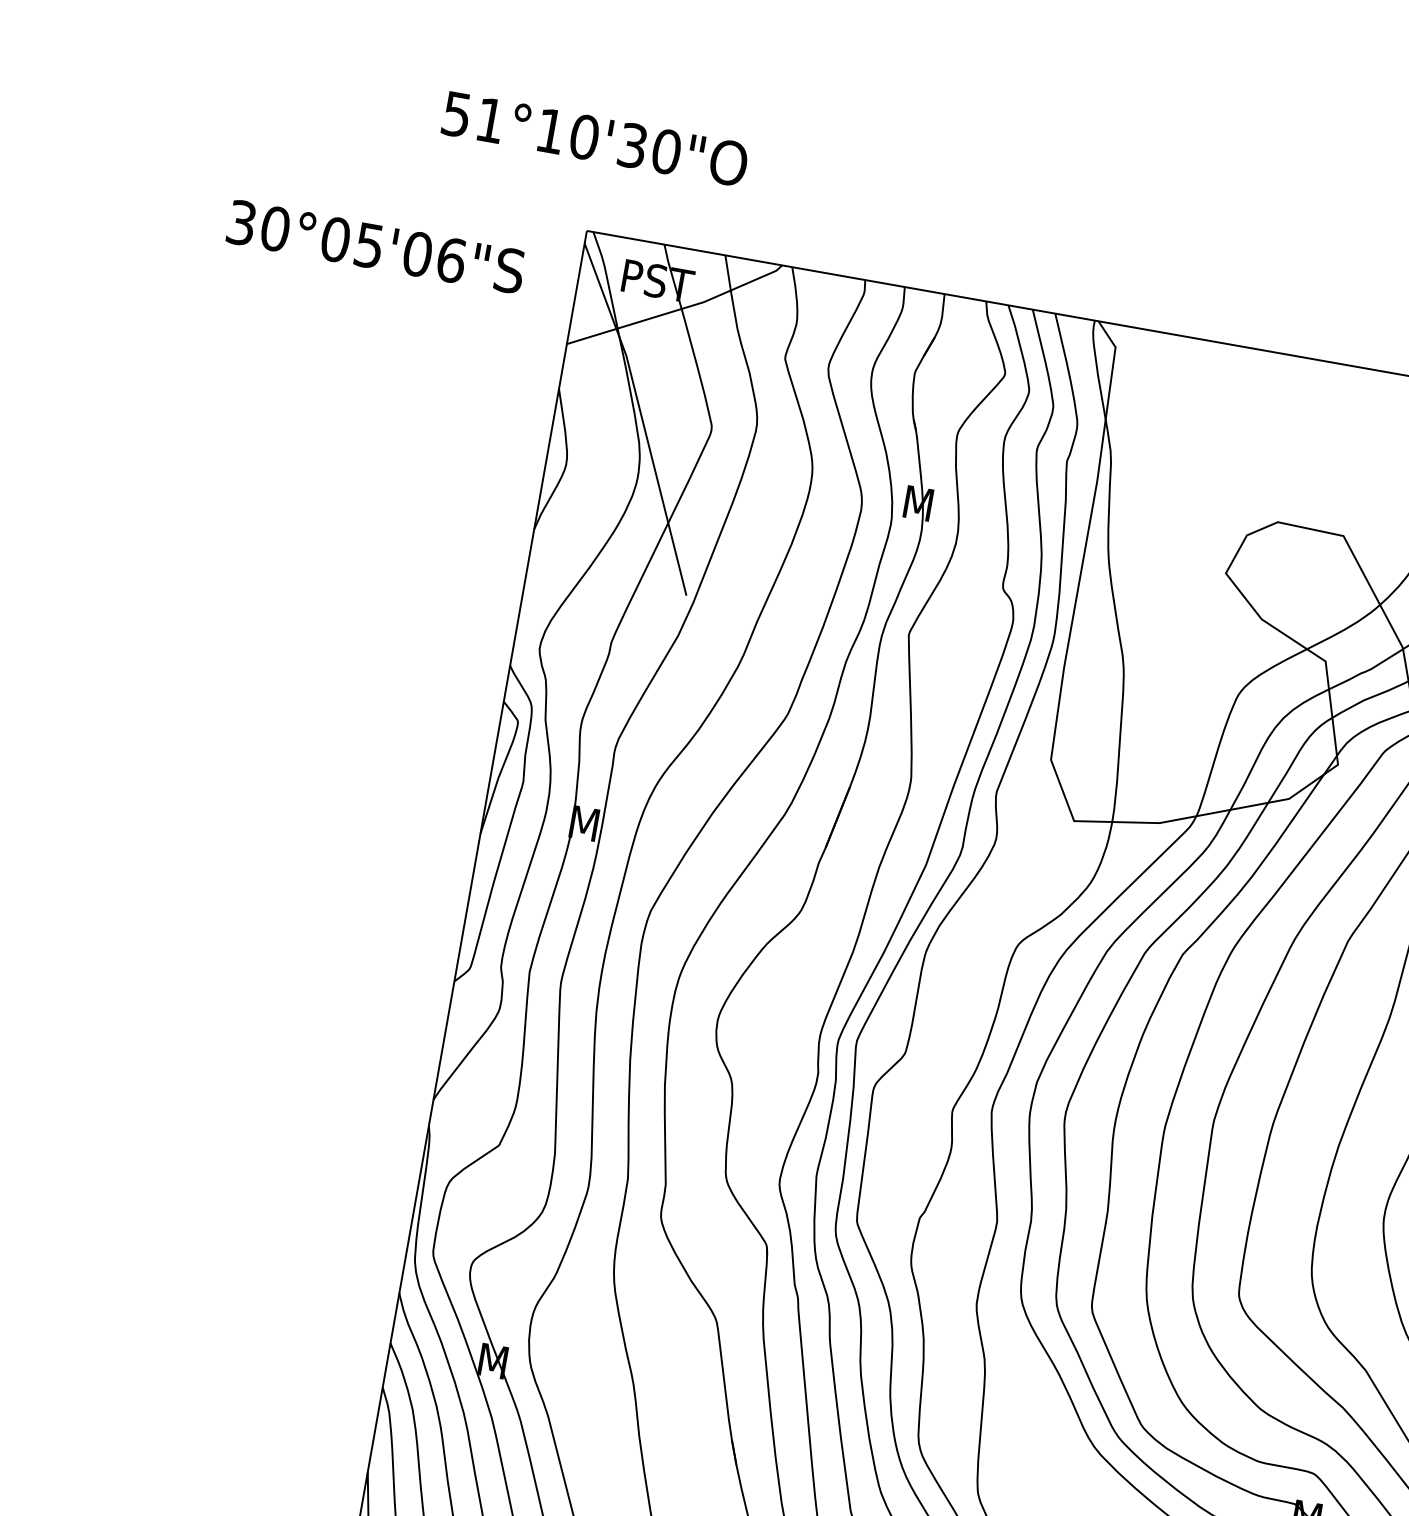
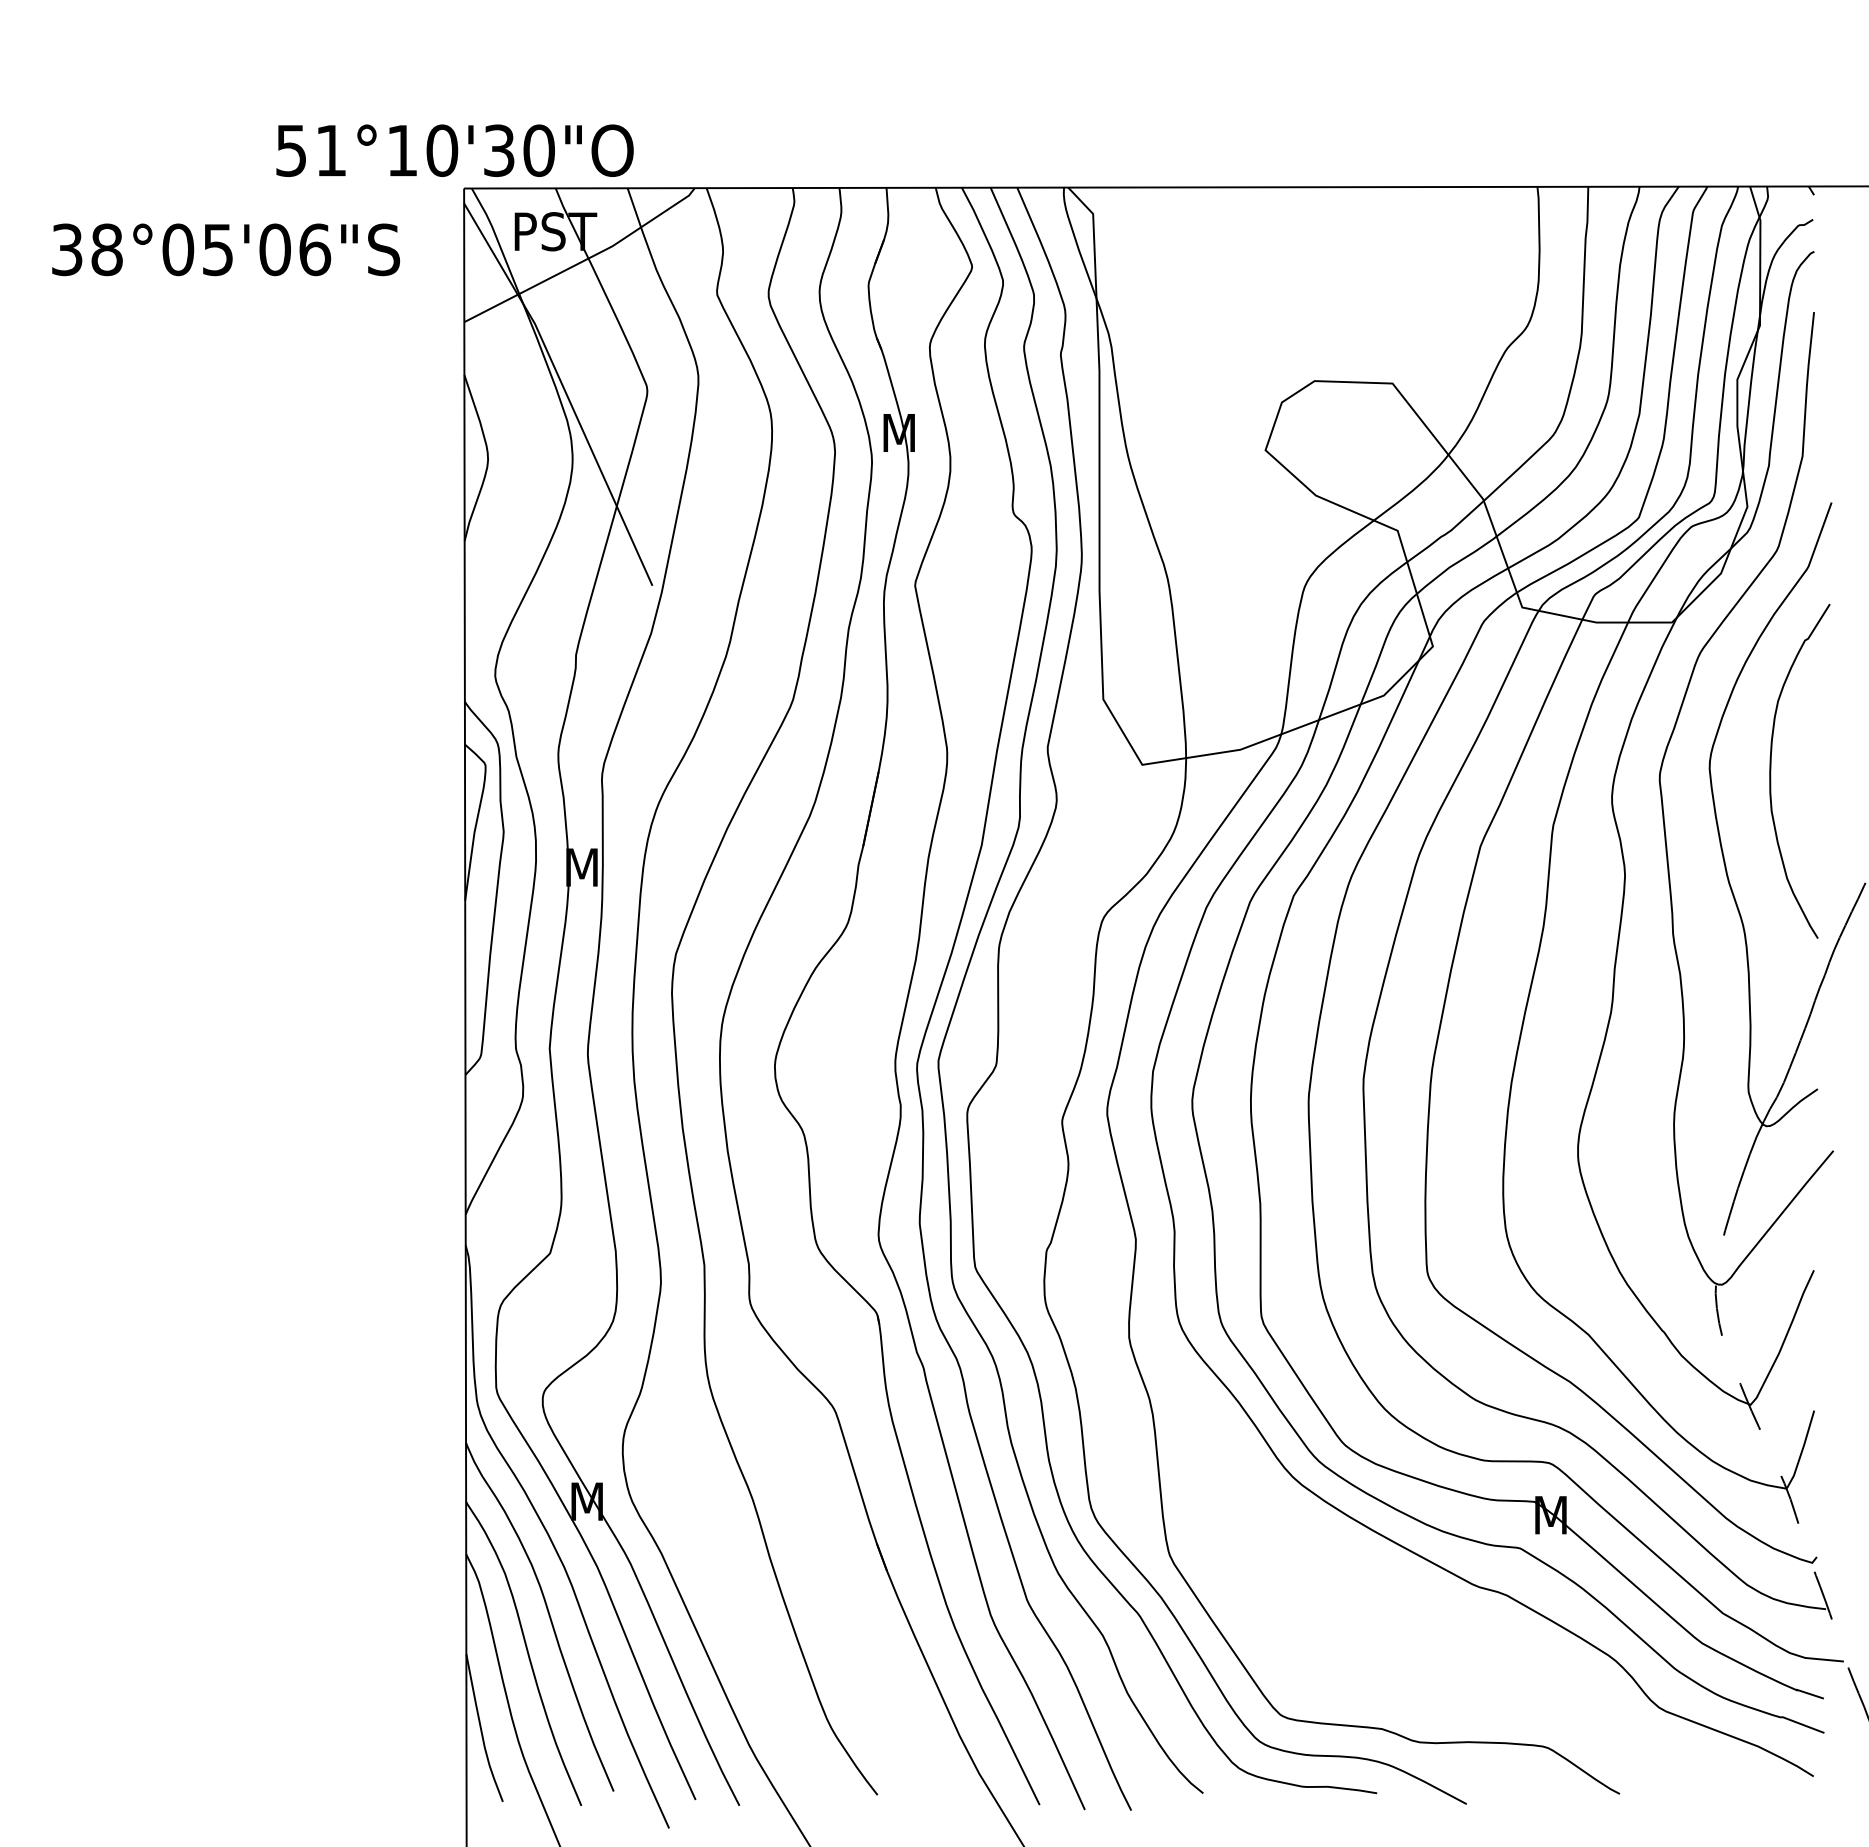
text: (594, 138) -> (454, 150), moved
text: (274, 228) -> (106, 249), 30°05'06"S -> 38°05'06"S

